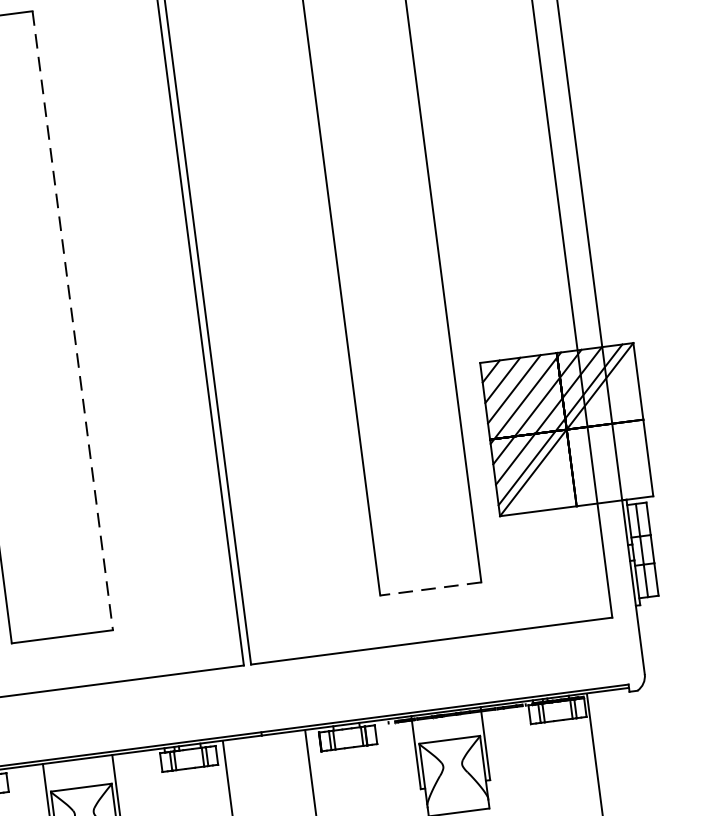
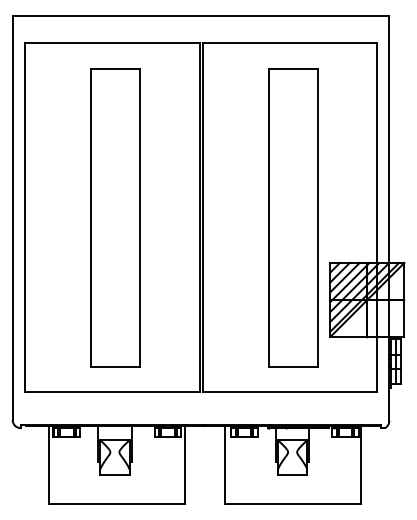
line: (72, 322) -> (139, 218), dashed -> solid
line: (429, 589) -> (292, 367), dashed -> solid

